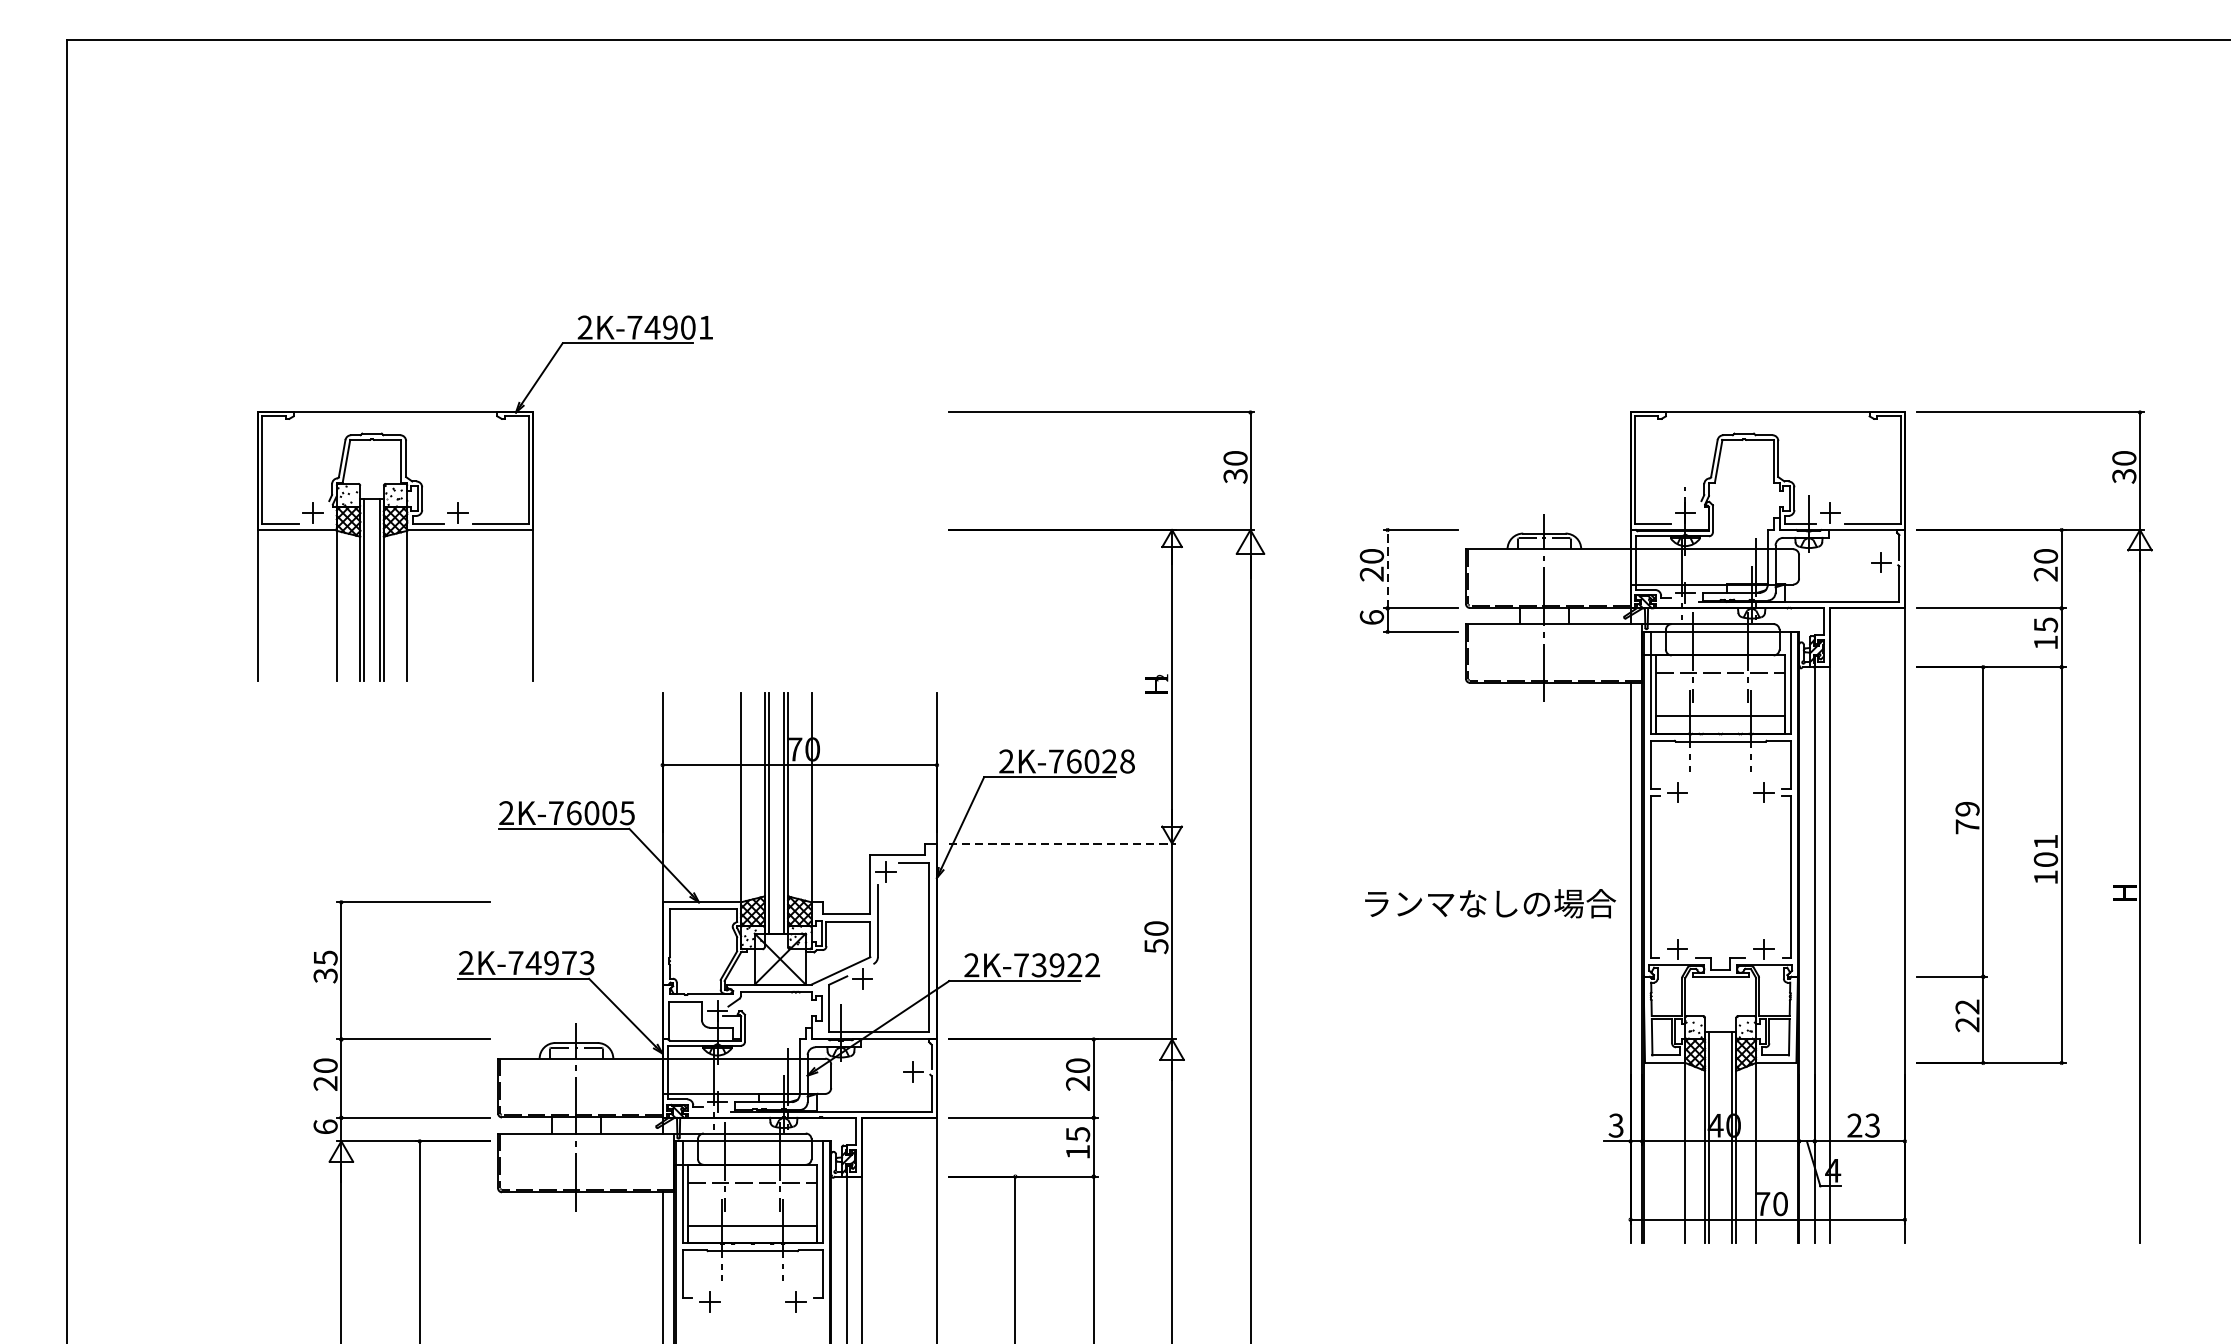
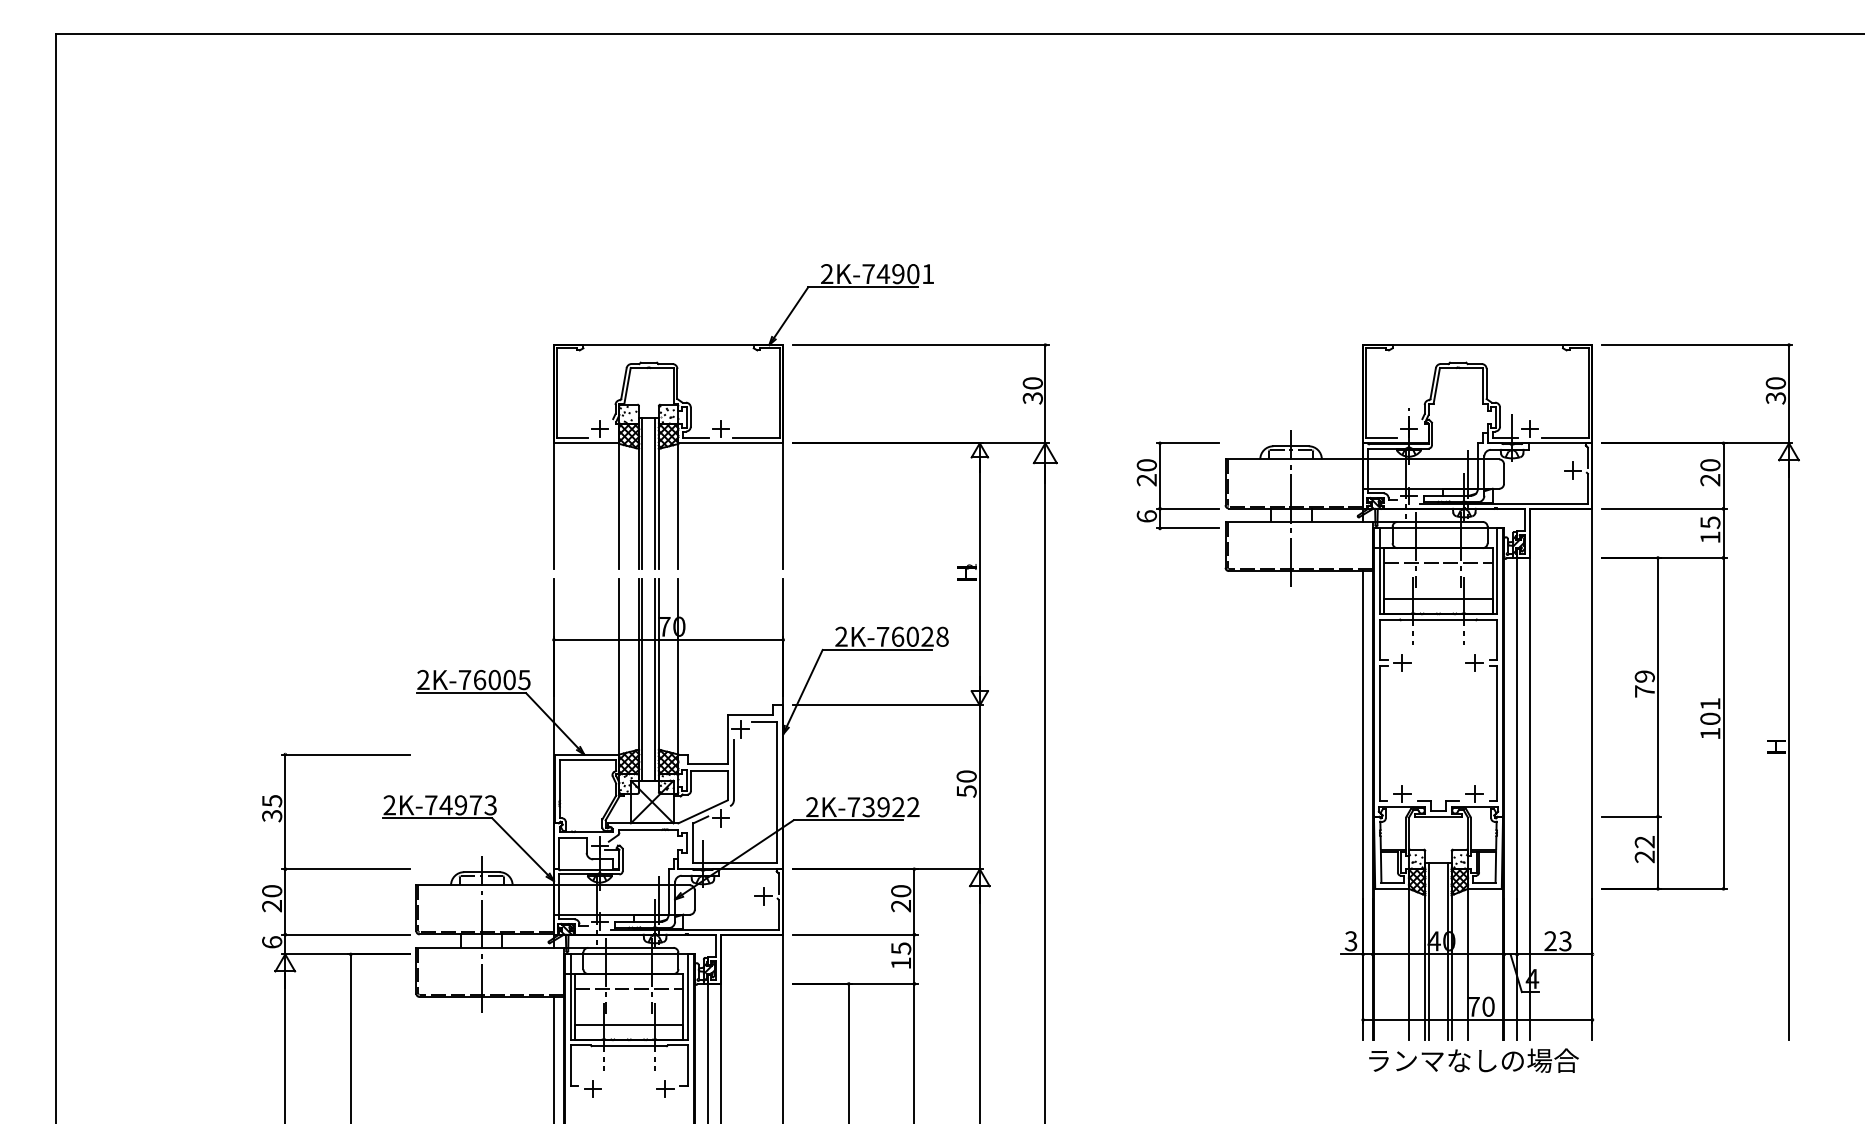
part: (485, 497) -> (743, 416), moved
line: (1388, 569) -> (1160, 476), dashed -> solid
line: (1062, 843) -> (888, 705), dashed -> solid
text: (1489, 903) -> (1473, 1060), moved

